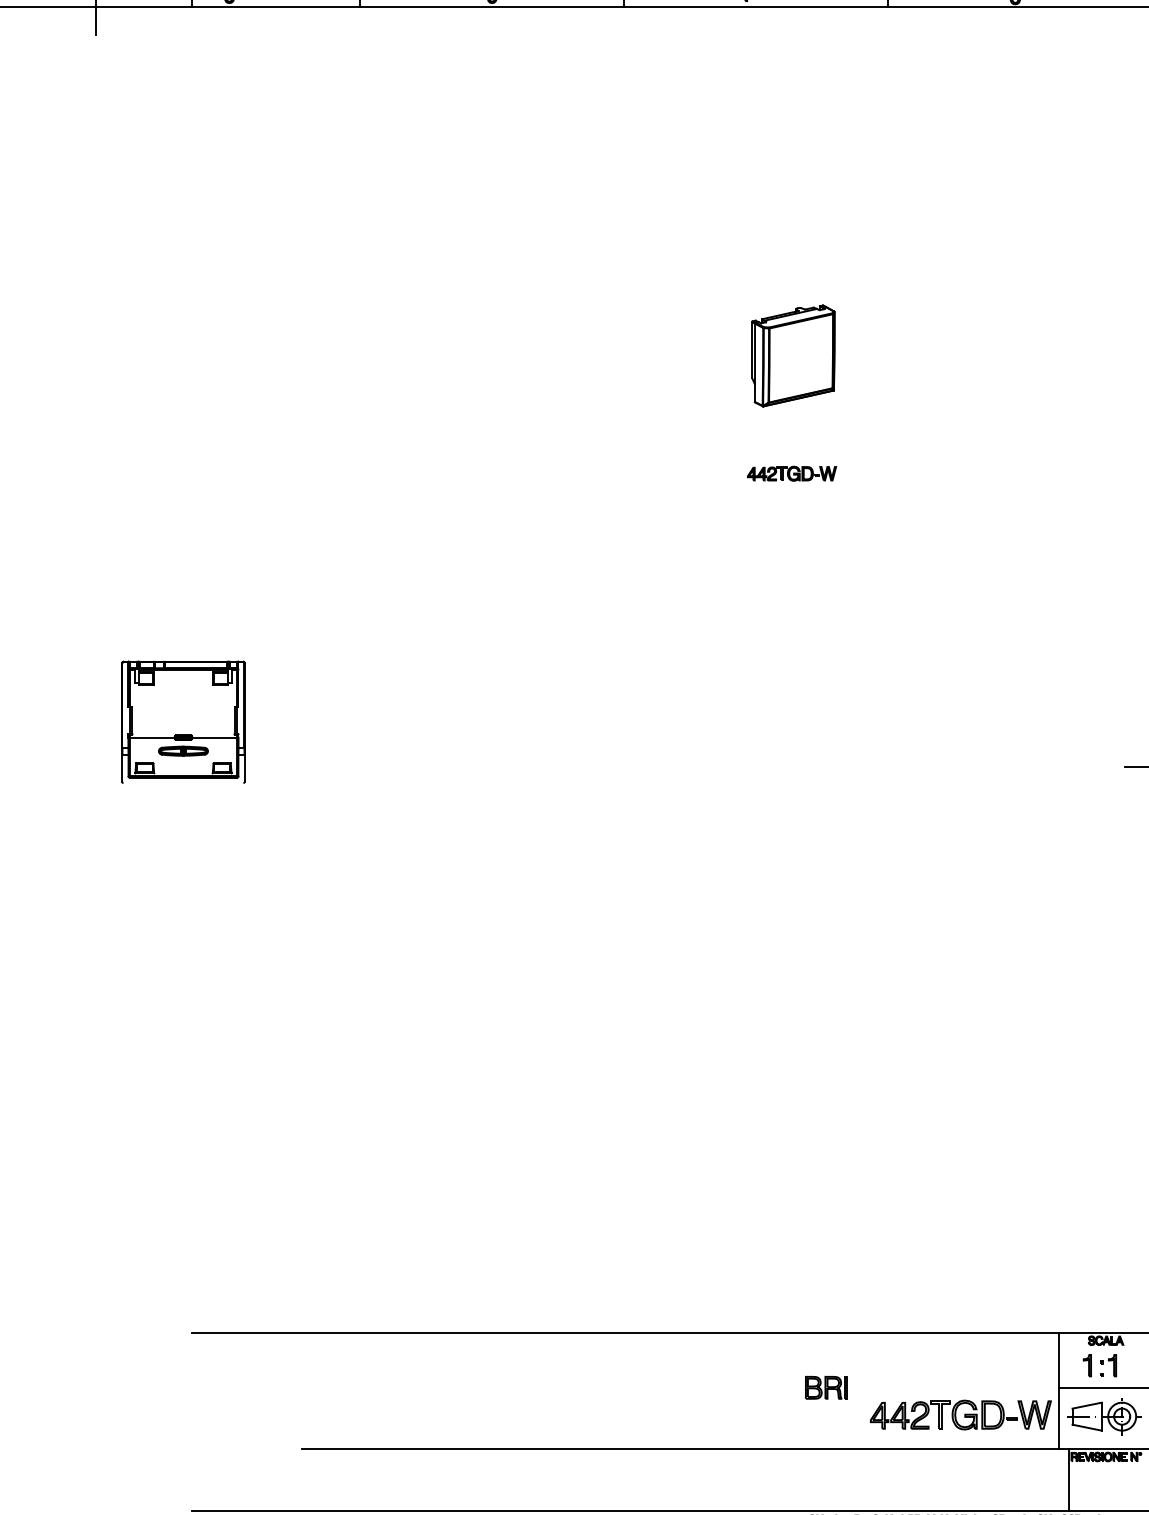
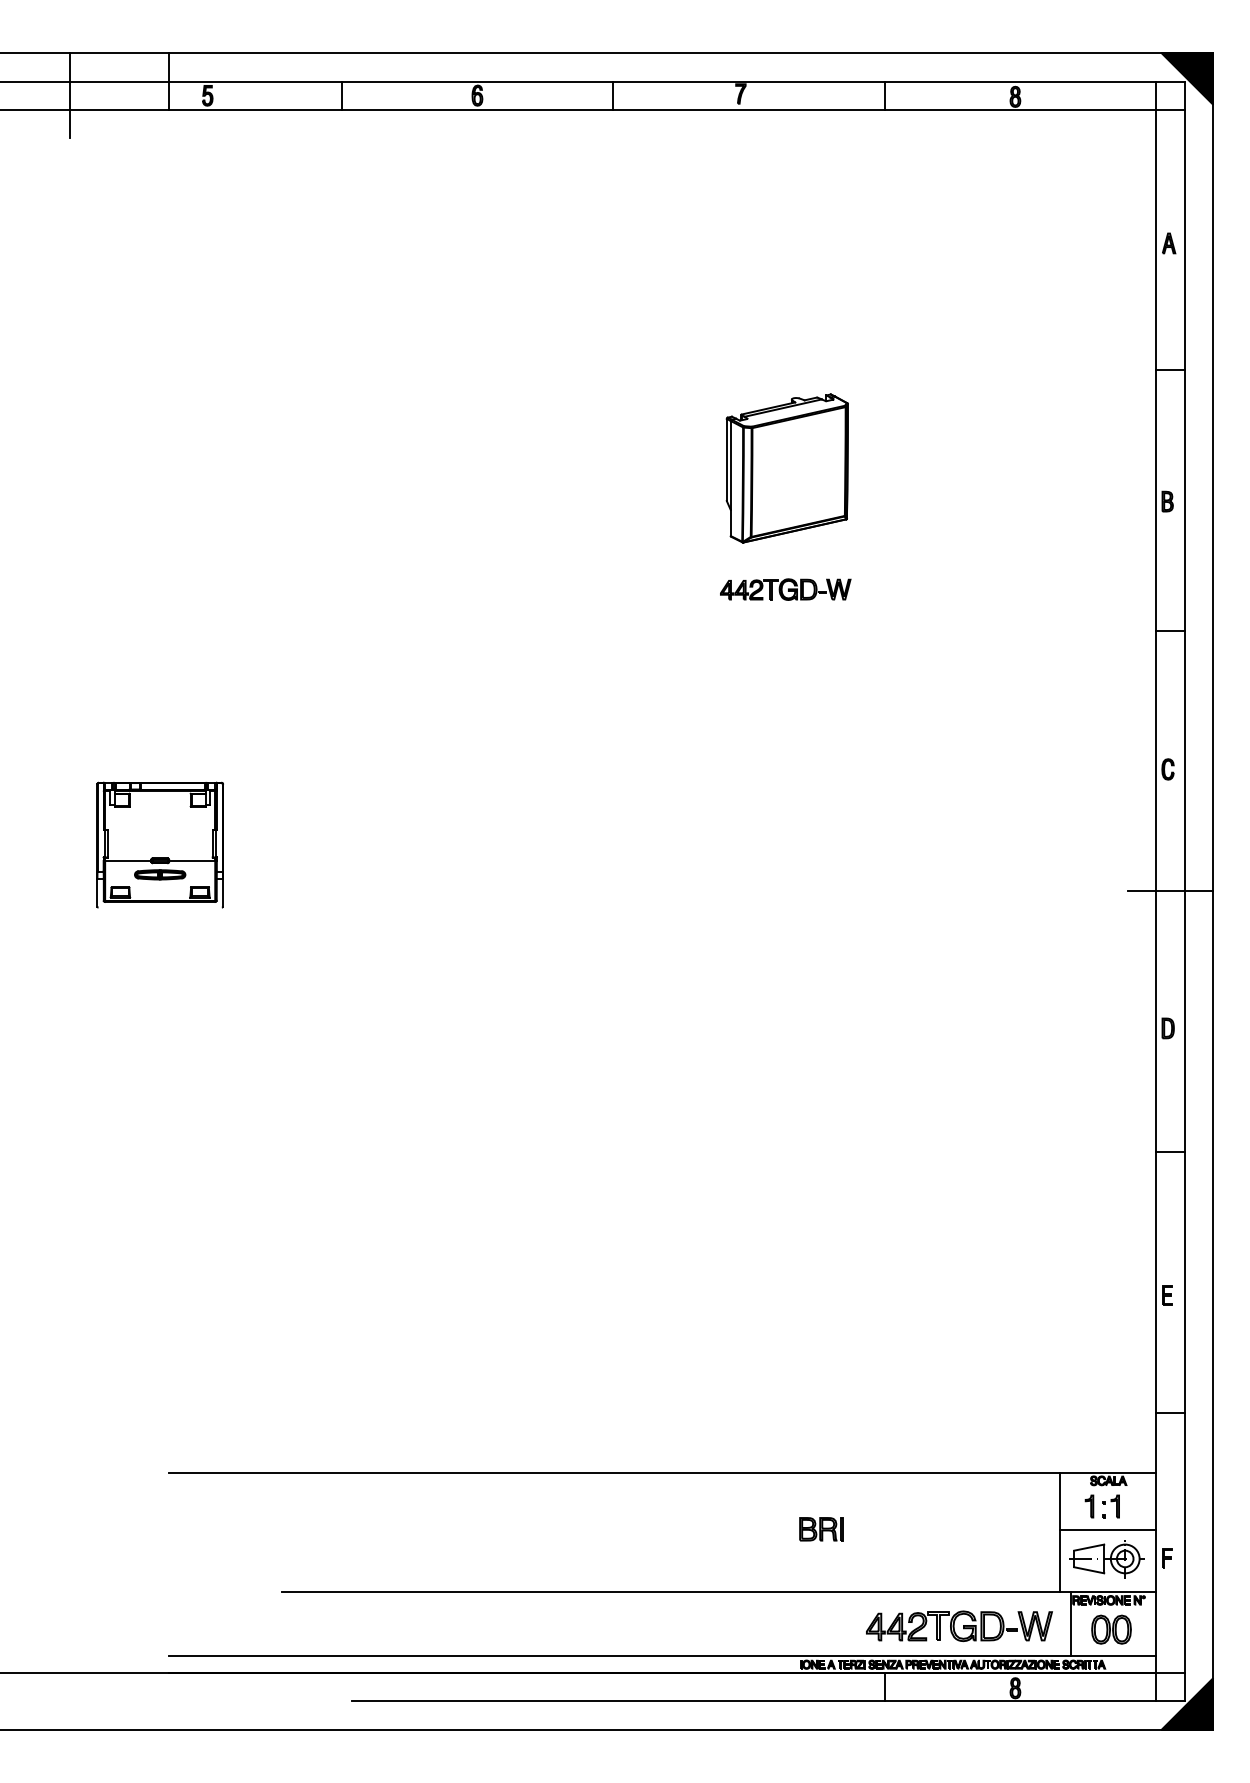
part: (792, 355) -> (786, 468), size x1.43
part: (791, 473) -> (785, 589), size x1.43
part: (960, 1415) -> (959, 1626), moved
part: (1108, 1485) -> (1111, 1629), added

